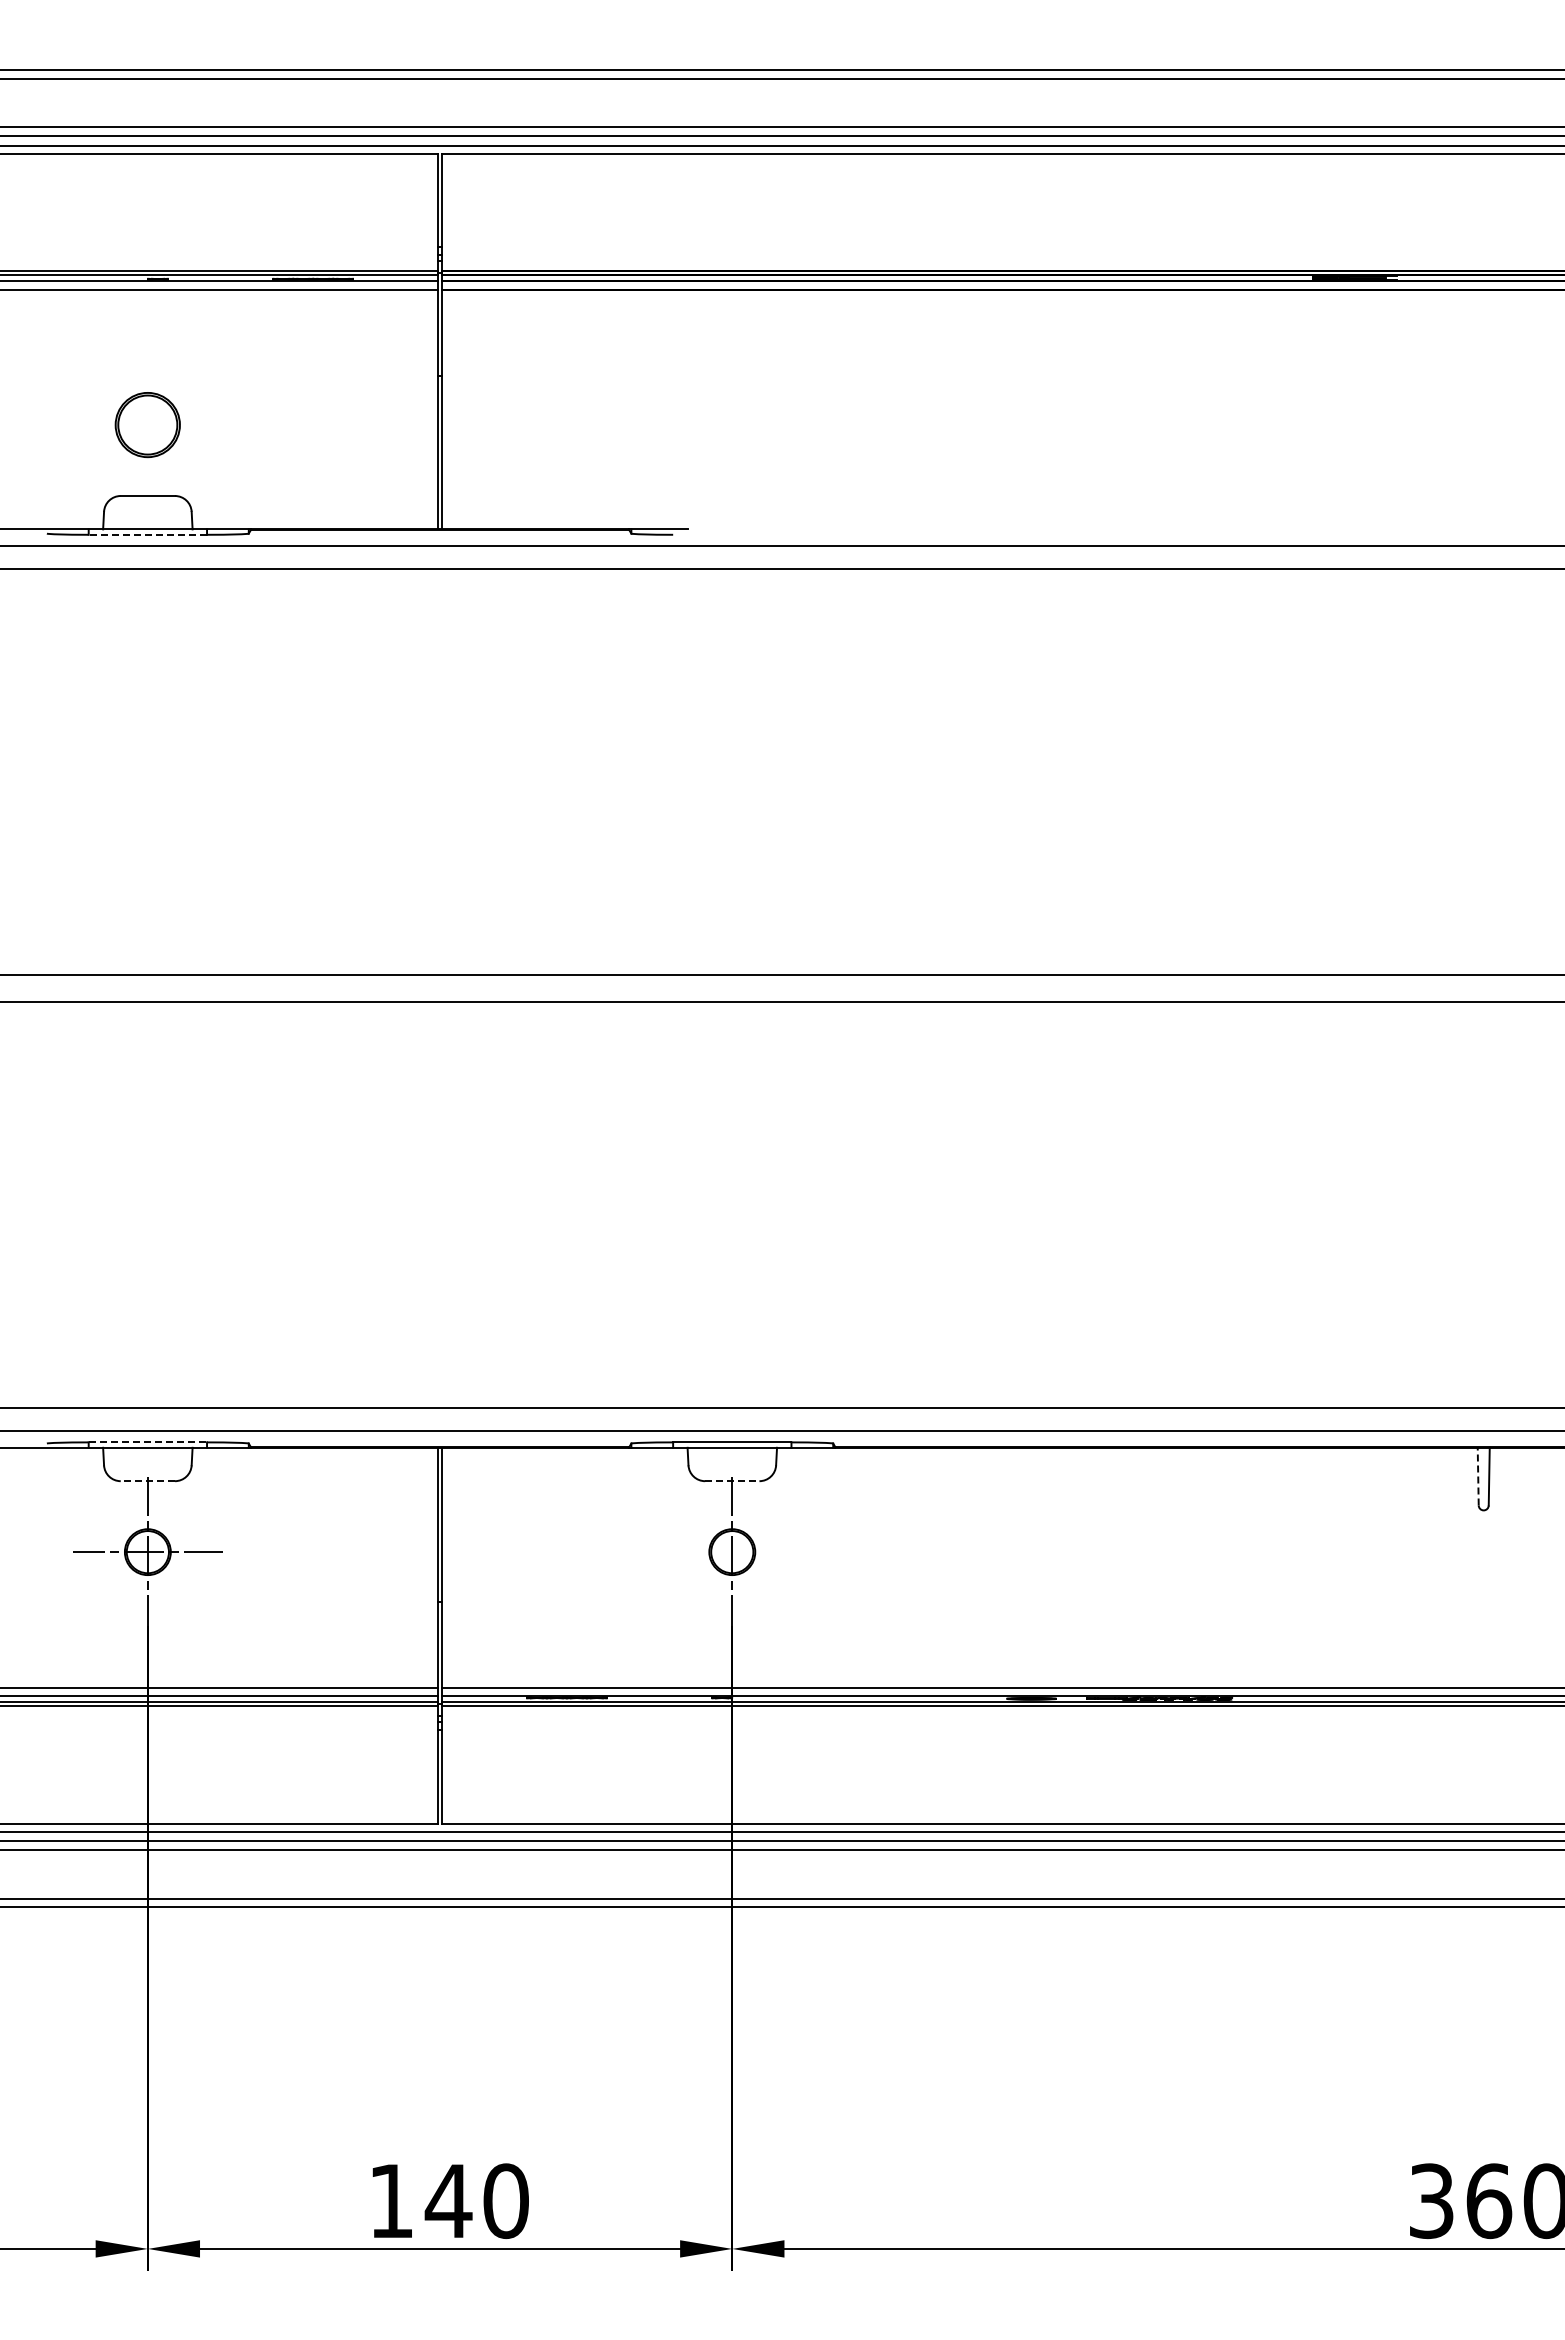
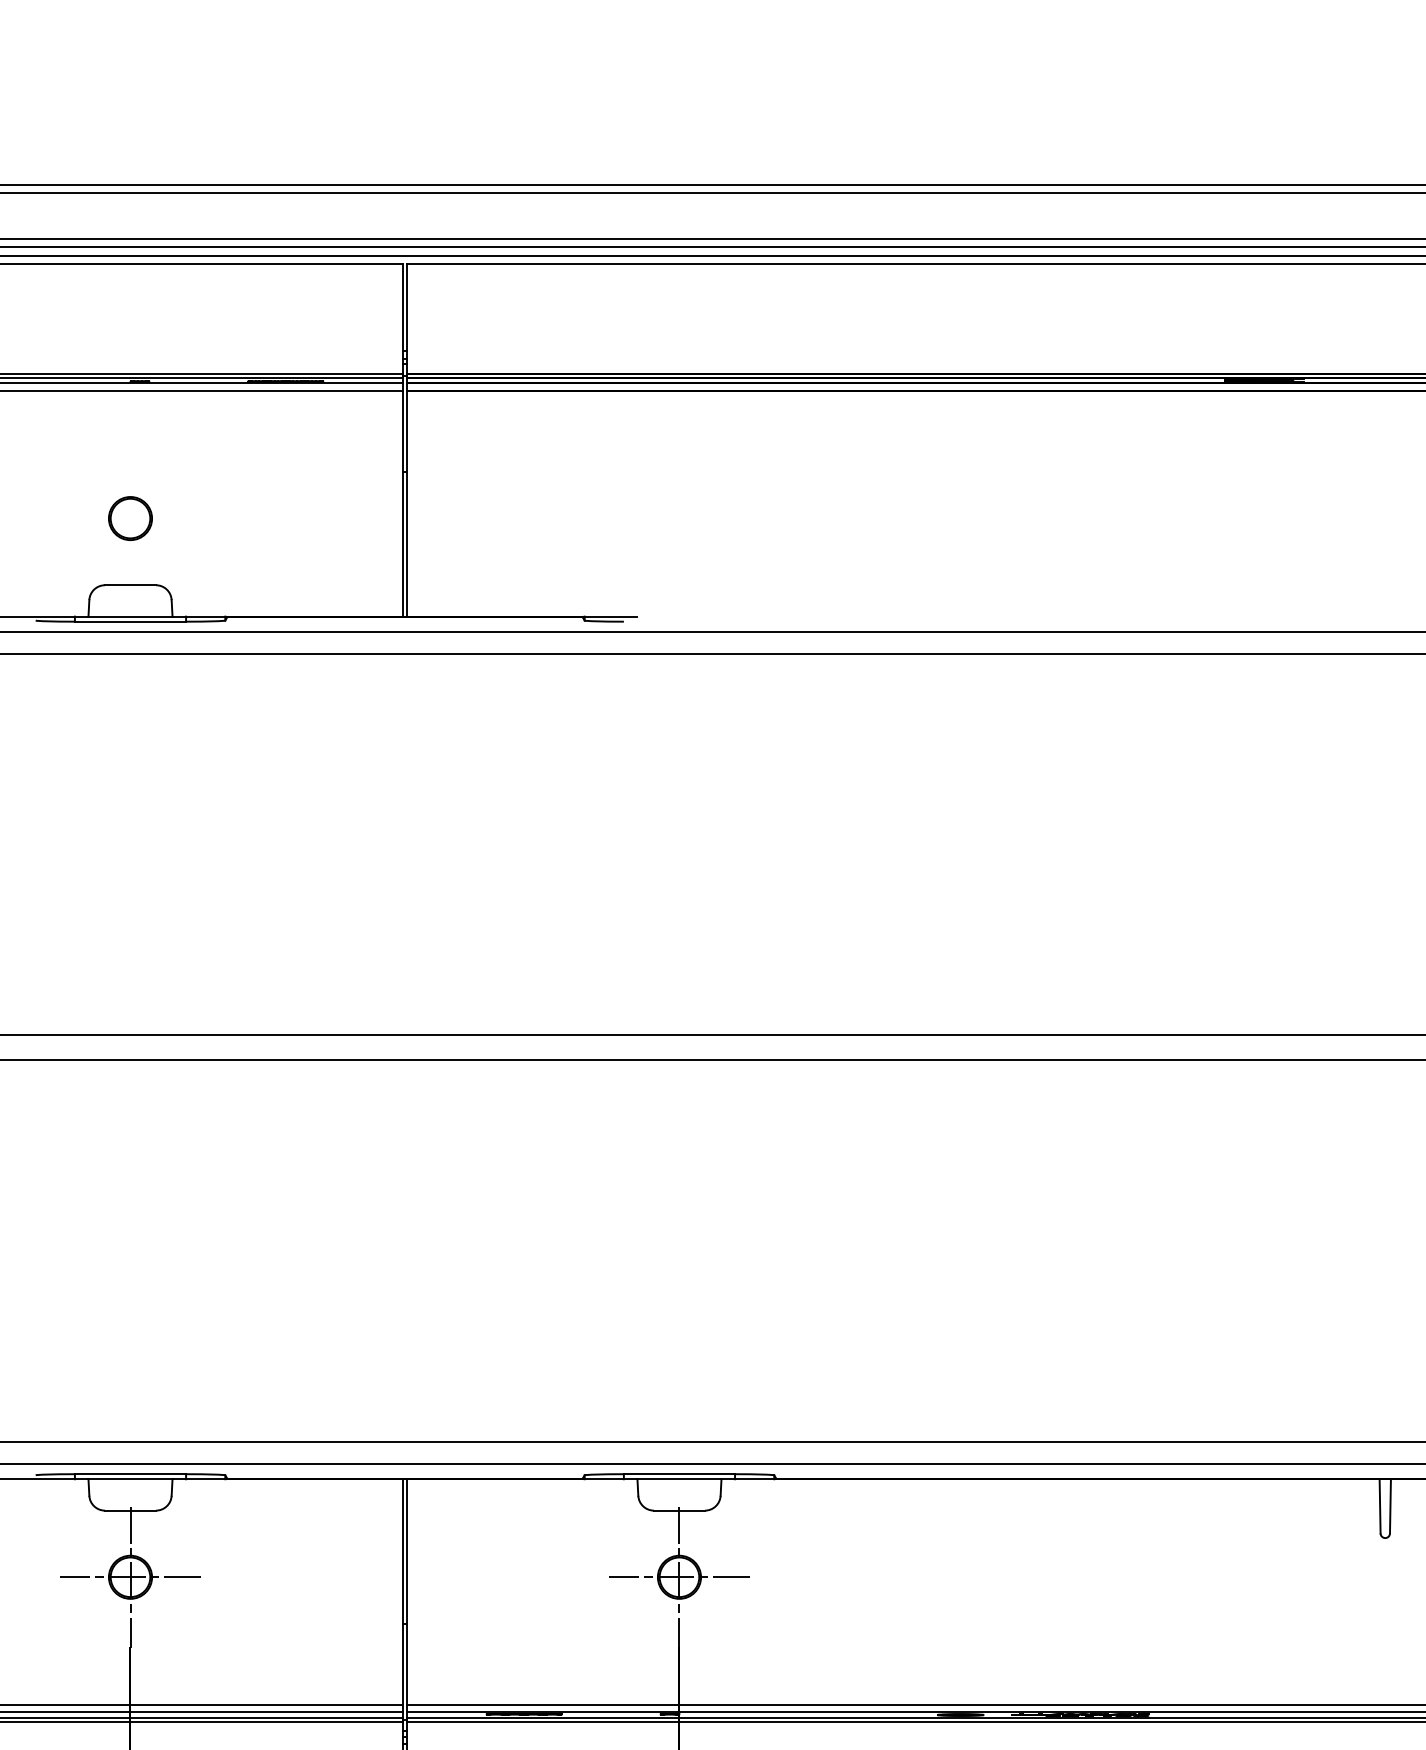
part: (147, 424) -> (130, 518), size x0.71
line: (147, 534) -> (130, 621), dashed -> solid
line: (148, 1442) -> (131, 1474), dashed -> solid
line: (1478, 1476) -> (1380, 1506), dashed -> solid
line: (147, 1481) -> (130, 1510), dashed -> solid
line: (732, 1481) -> (679, 1510), dashed -> solid
line: (732, 1552) -> (679, 1577), added

